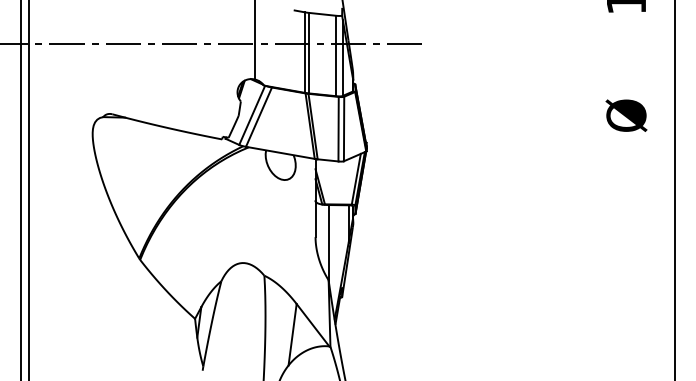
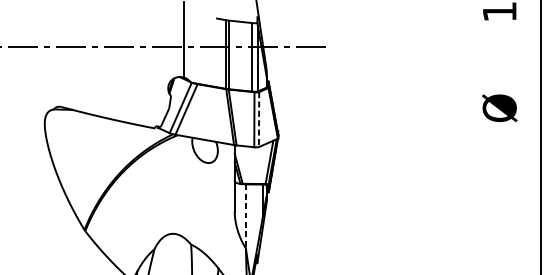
line: (344, 129) -> (259, 120), solid -> dashed
line: (329, 245) -> (246, 218), solid -> dashed

